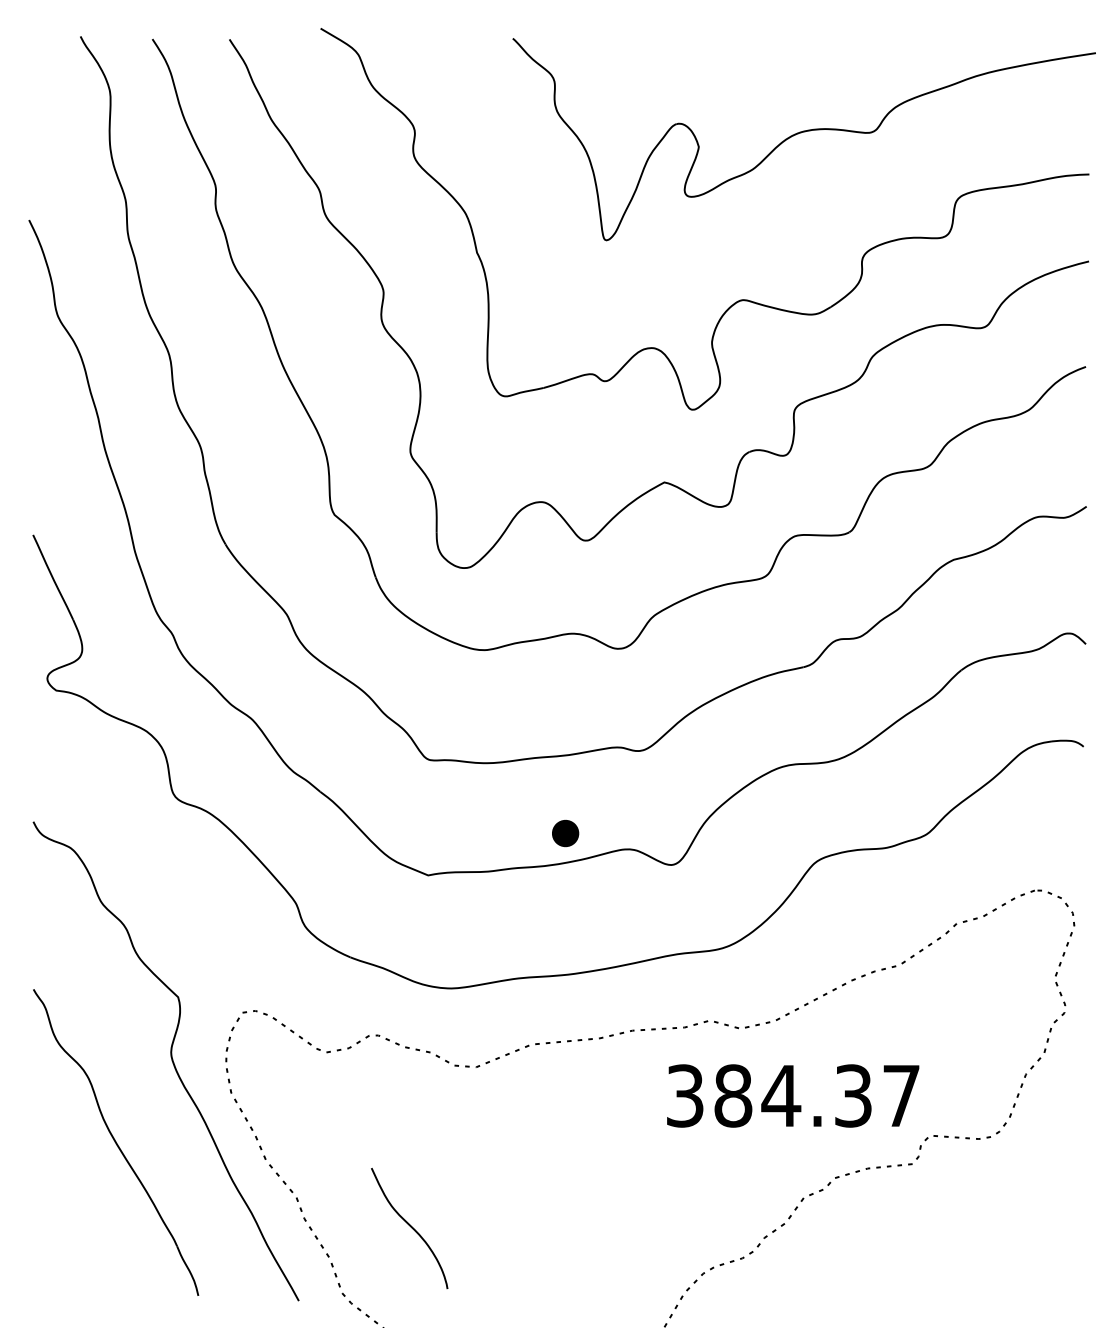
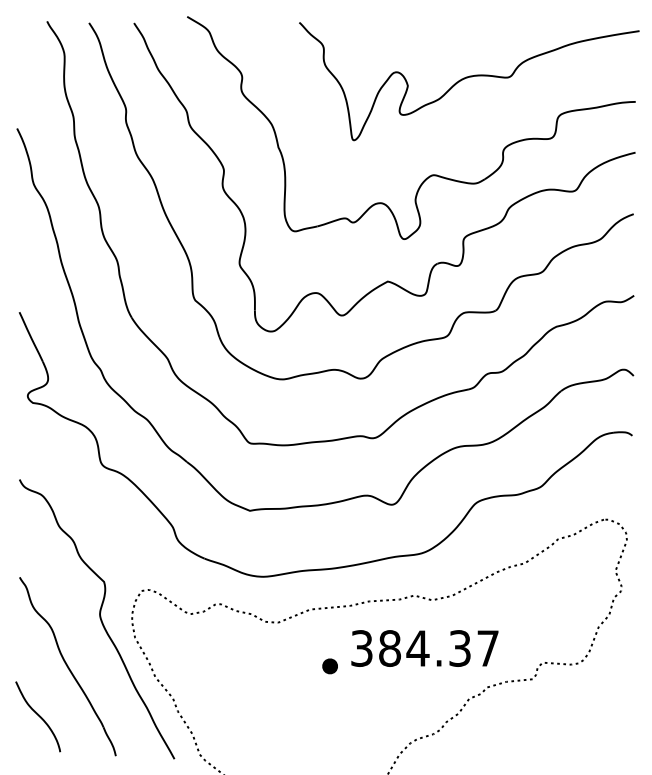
part: (564, 833) -> (329, 666), moved
text: (792, 1095) -> (424, 648), moved
curve: (410, 1227) -> (38, 716), moved

